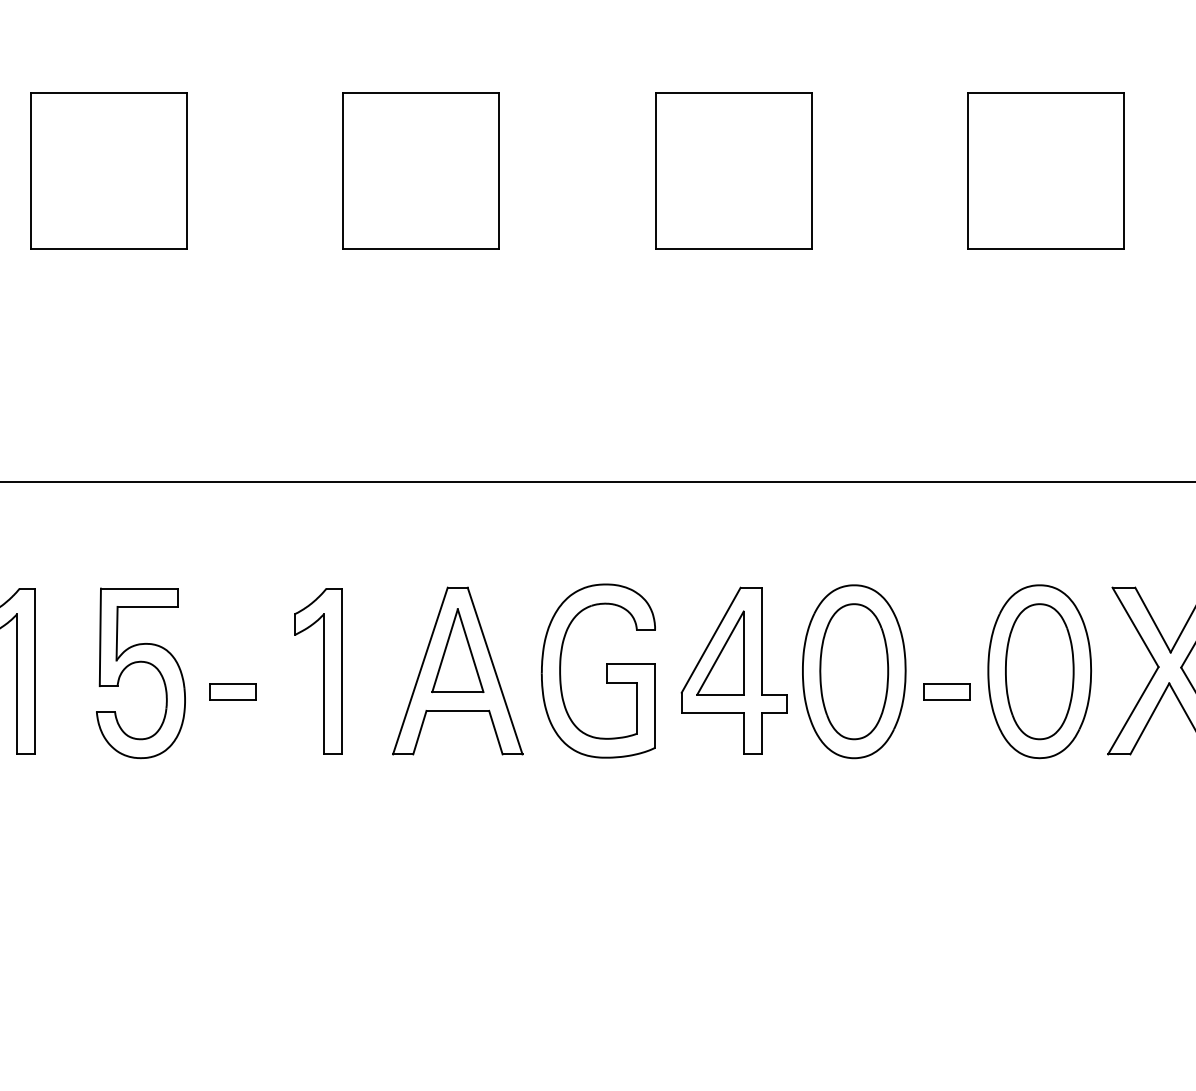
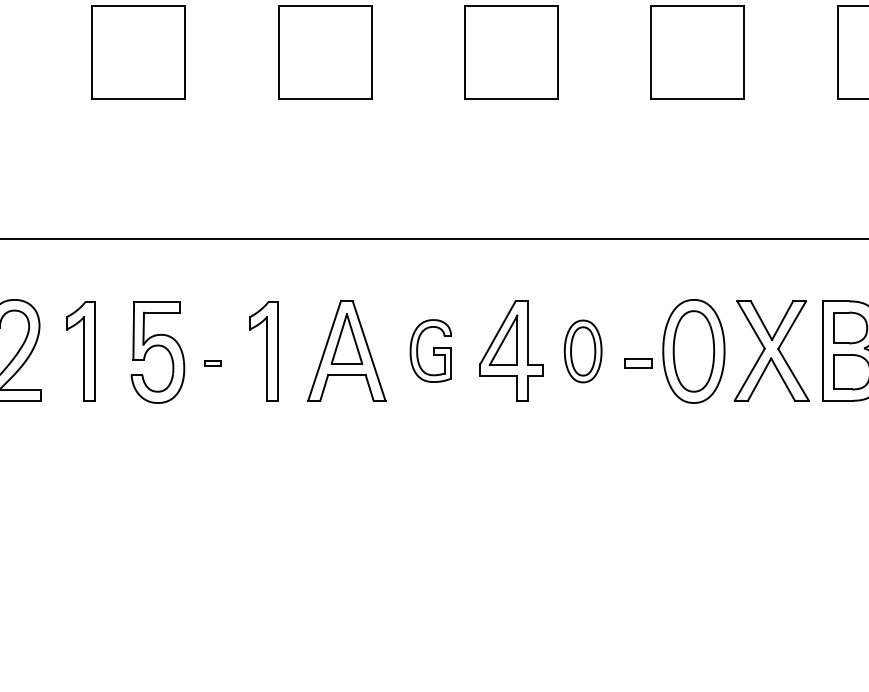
part: (597, 670) -> (430, 350), size x0.6
part: (852, 671) -> (582, 351), size x0.6
part: (232, 691) -> (212, 363), size x0.6

